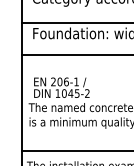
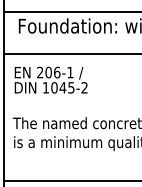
text: (61, 87) -> (50, 79), moved

